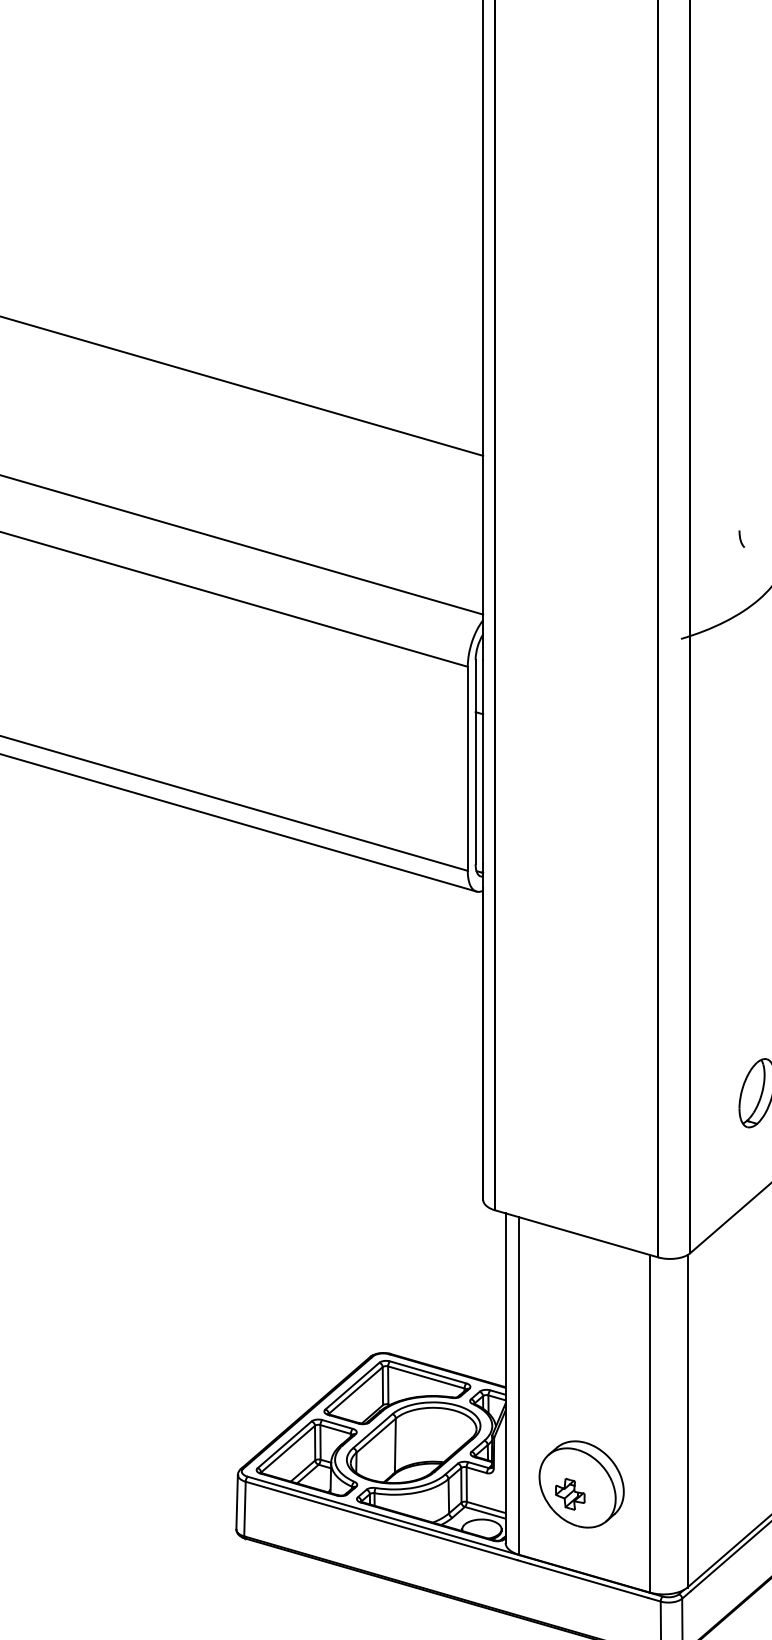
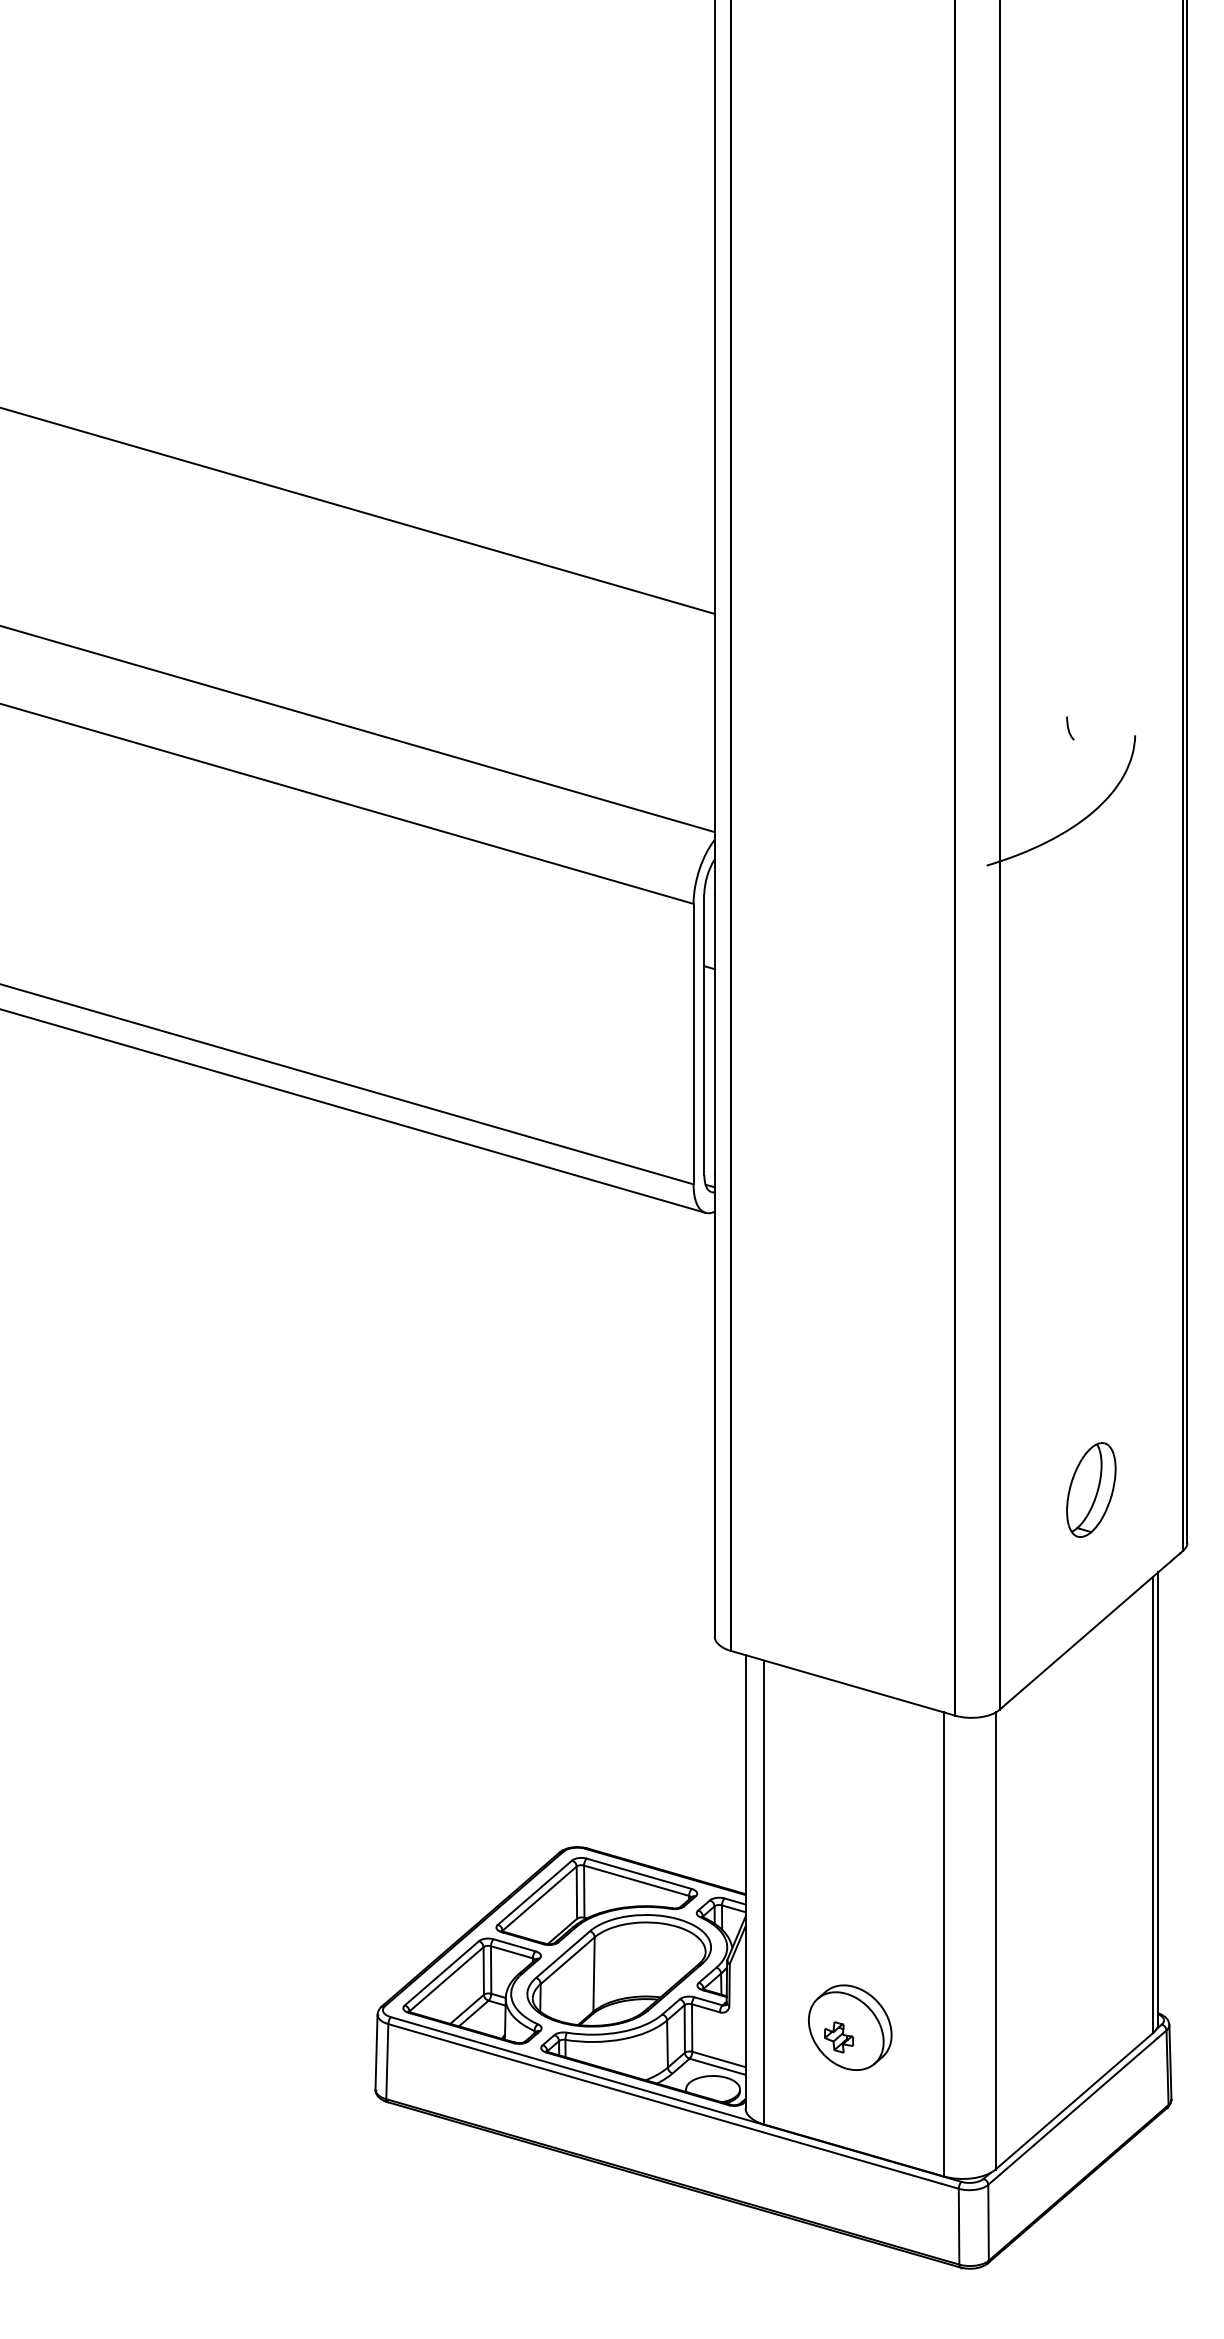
part: (581, 1484) -> (850, 2027), size x0.71

